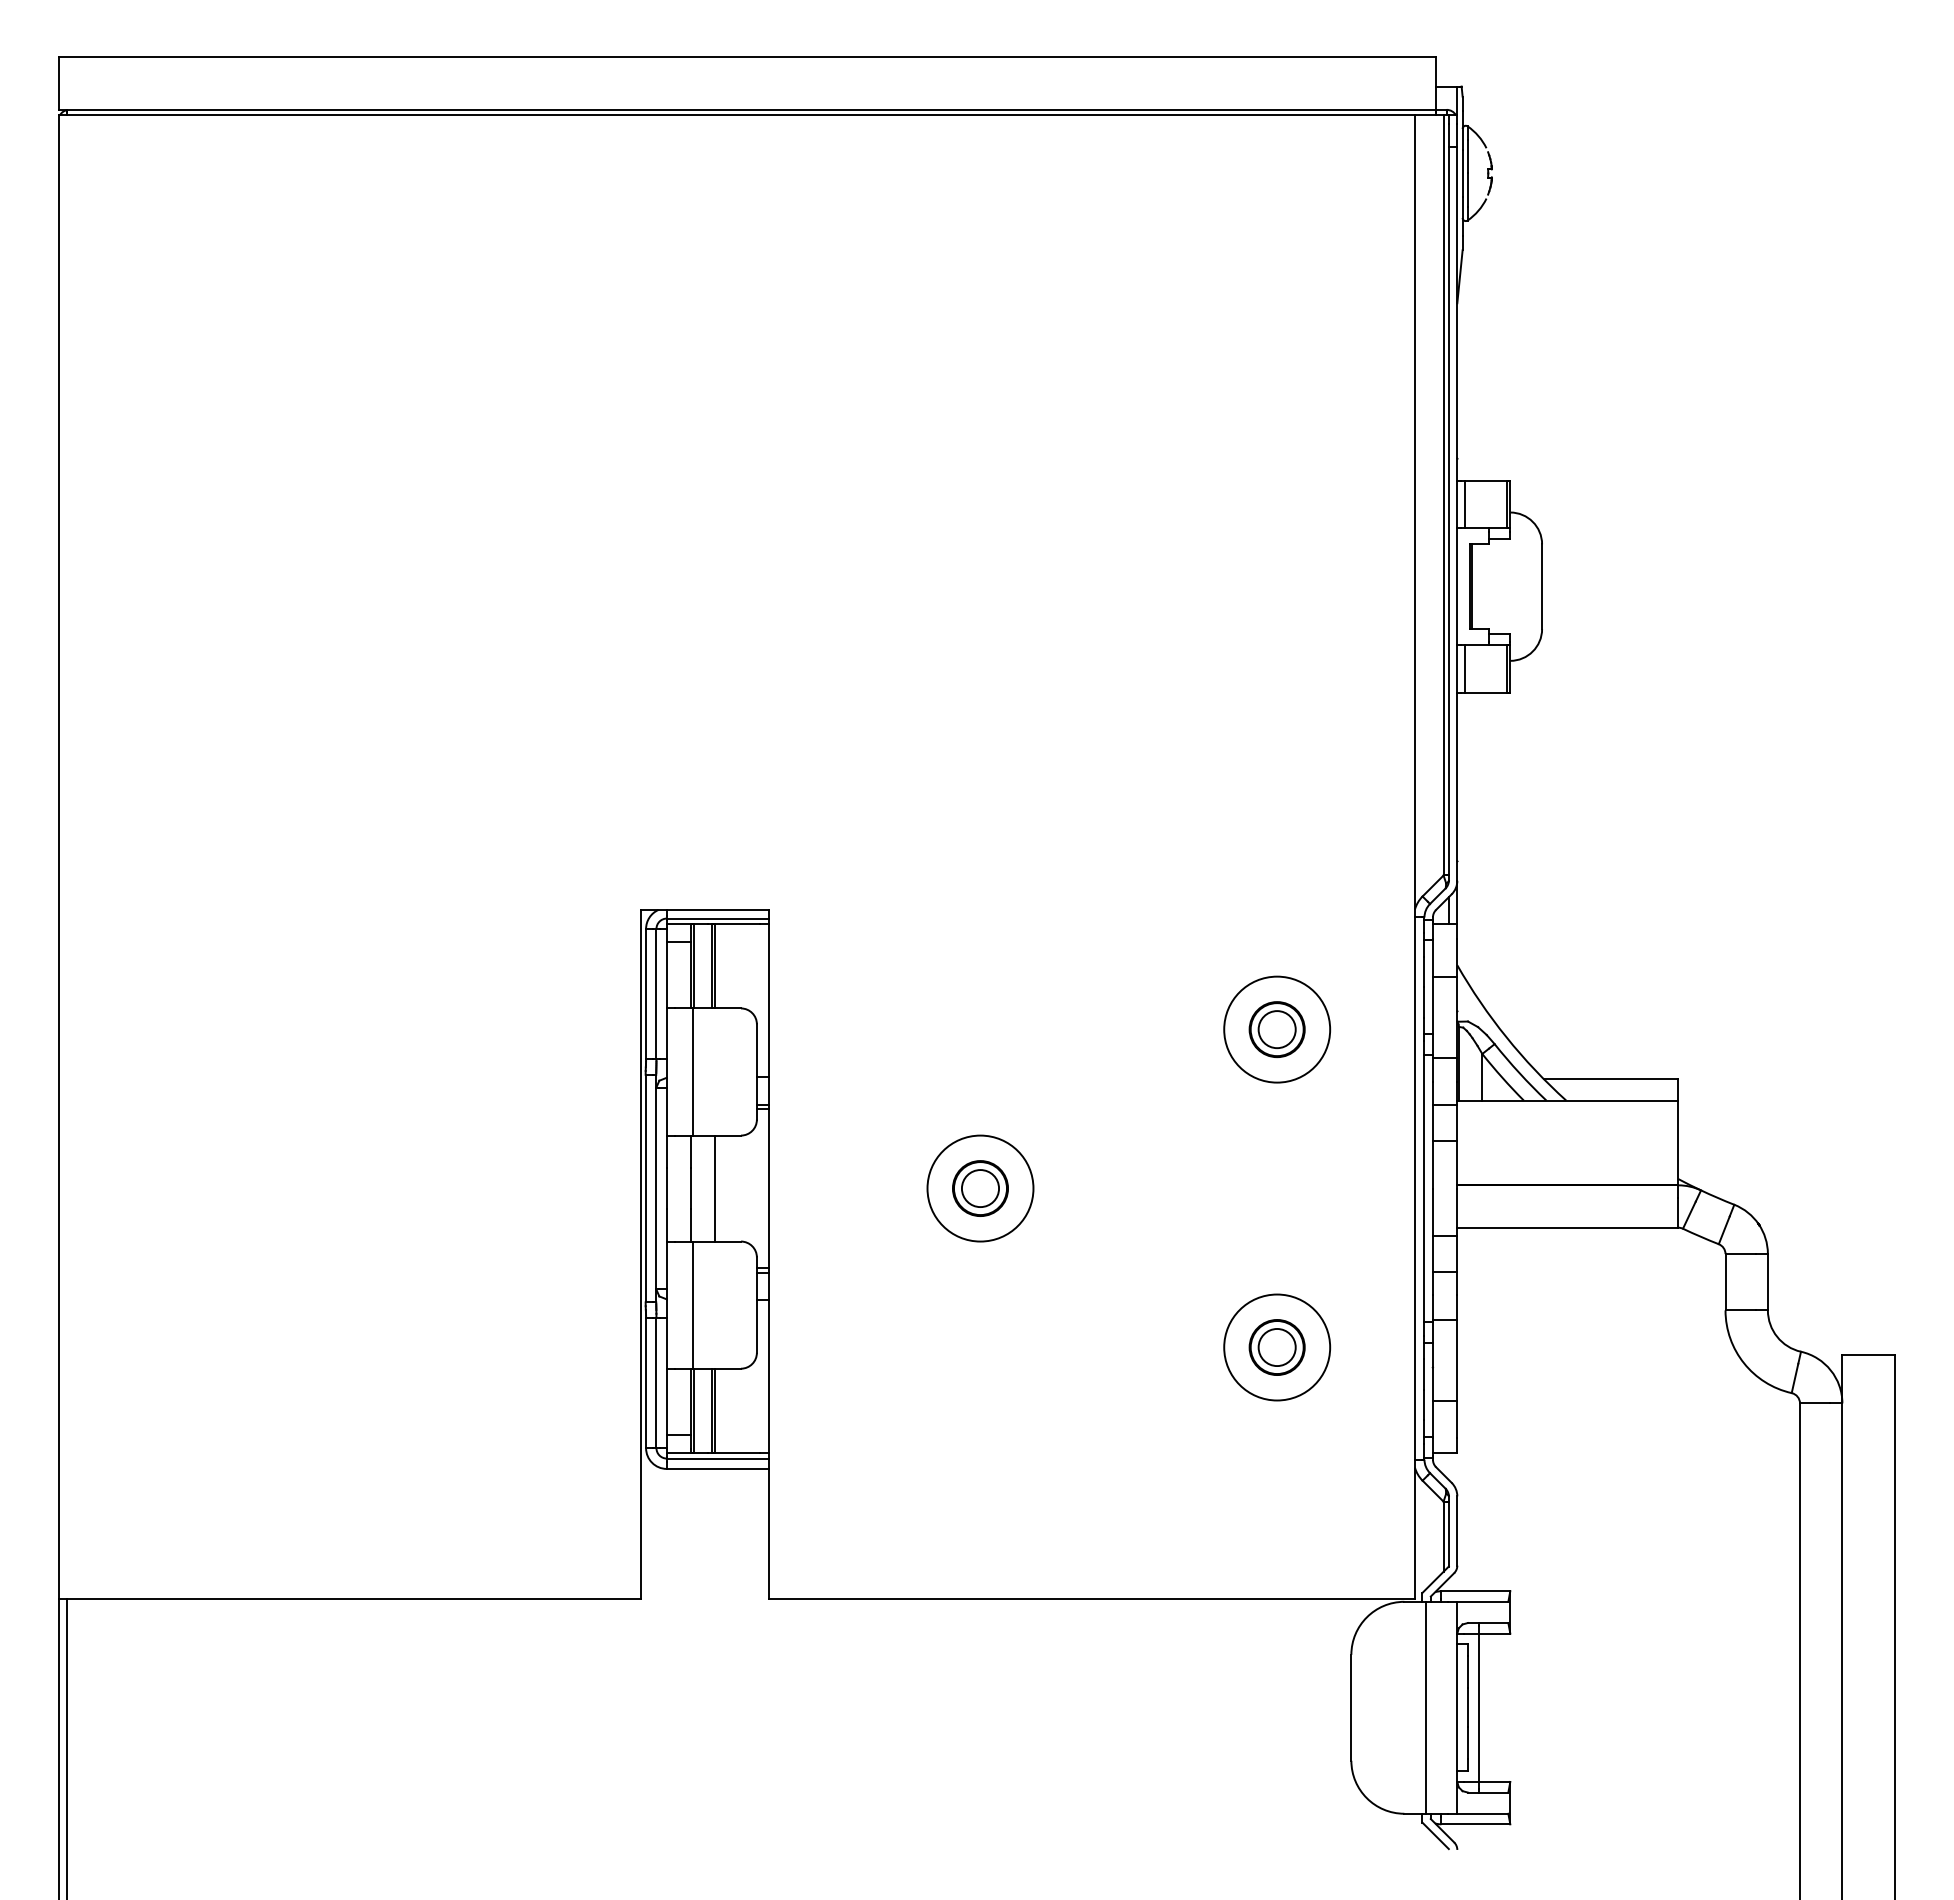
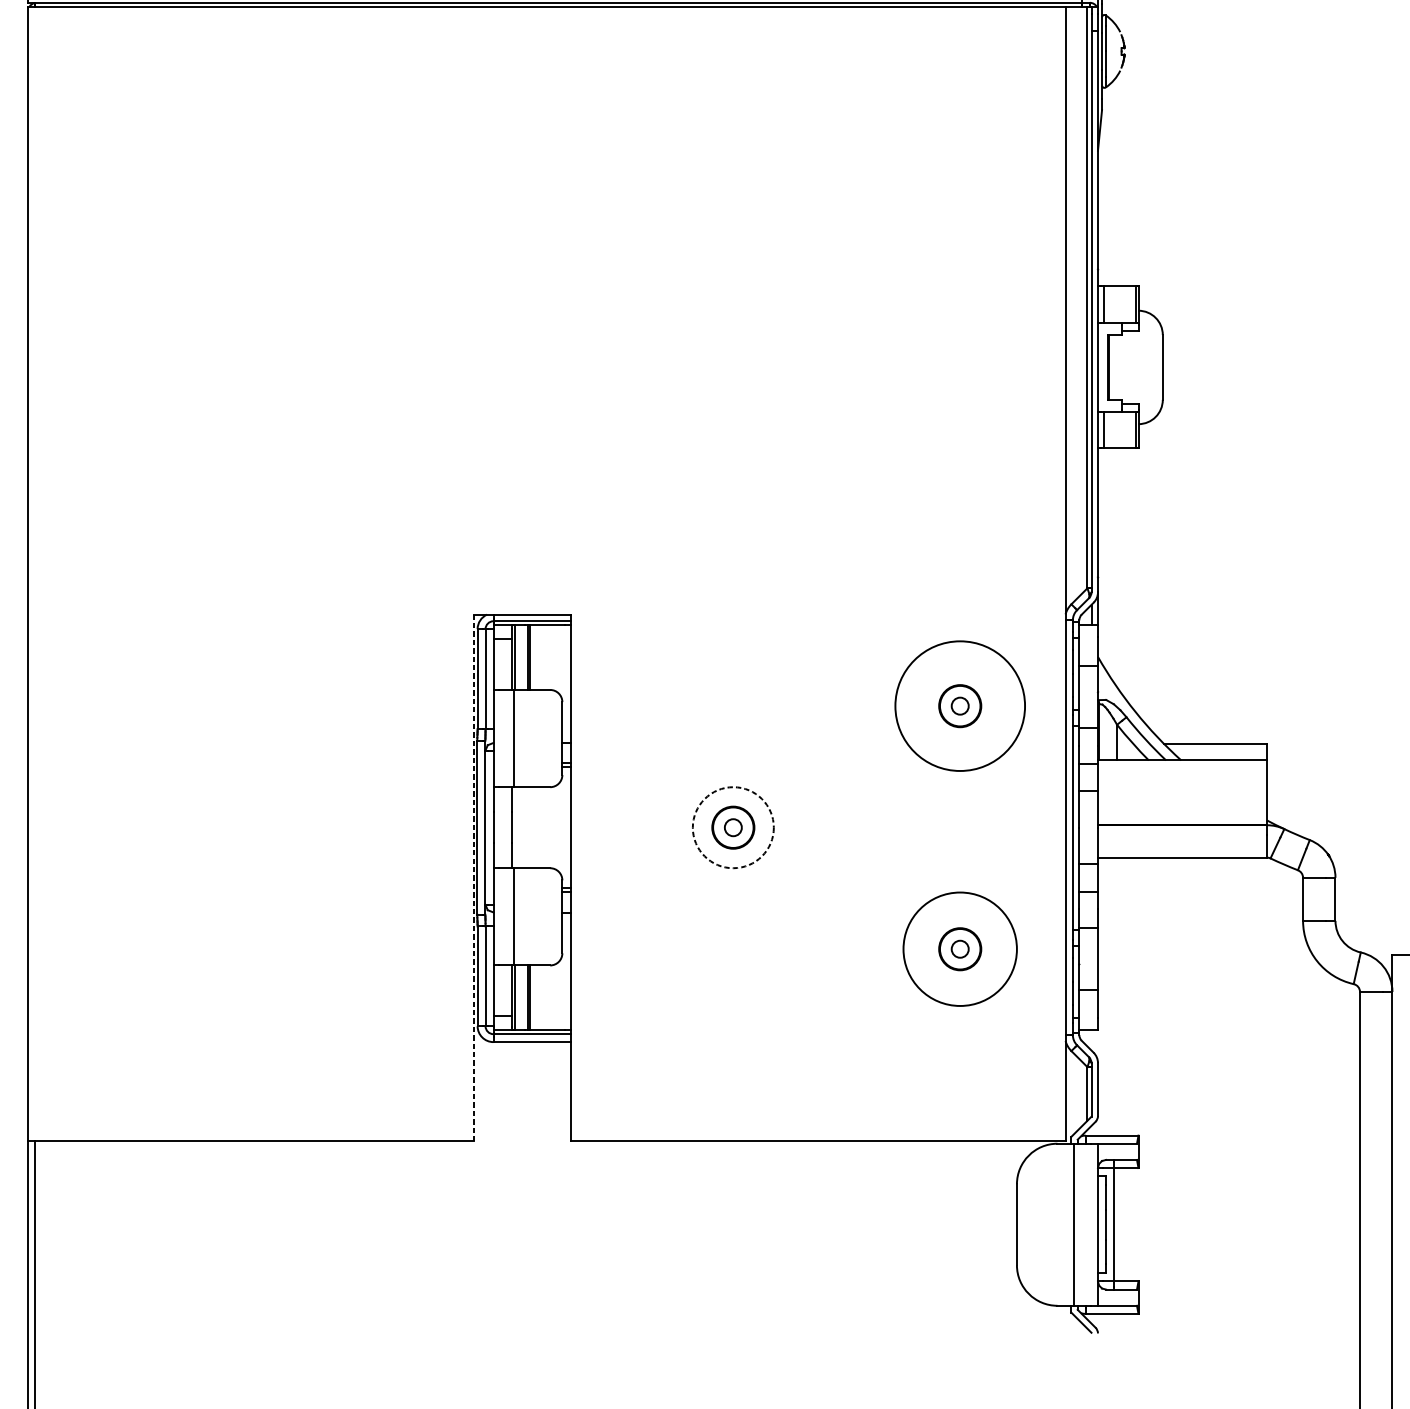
circle: (1276, 1029) -> (959, 706), size x0.6
circle: (1277, 1029) -> (960, 706), size x1.6
line: (714, 1188) -> (529, 827), removed
circle: (980, 1188) -> (733, 827), size x0.6
circle: (980, 1188) -> (733, 827), solid -> dashed
line: (641, 1254) -> (474, 878), solid -> dashed
circle: (1276, 1347) -> (959, 949), size x0.6
circle: (1277, 1347) -> (960, 949), size x1.4

